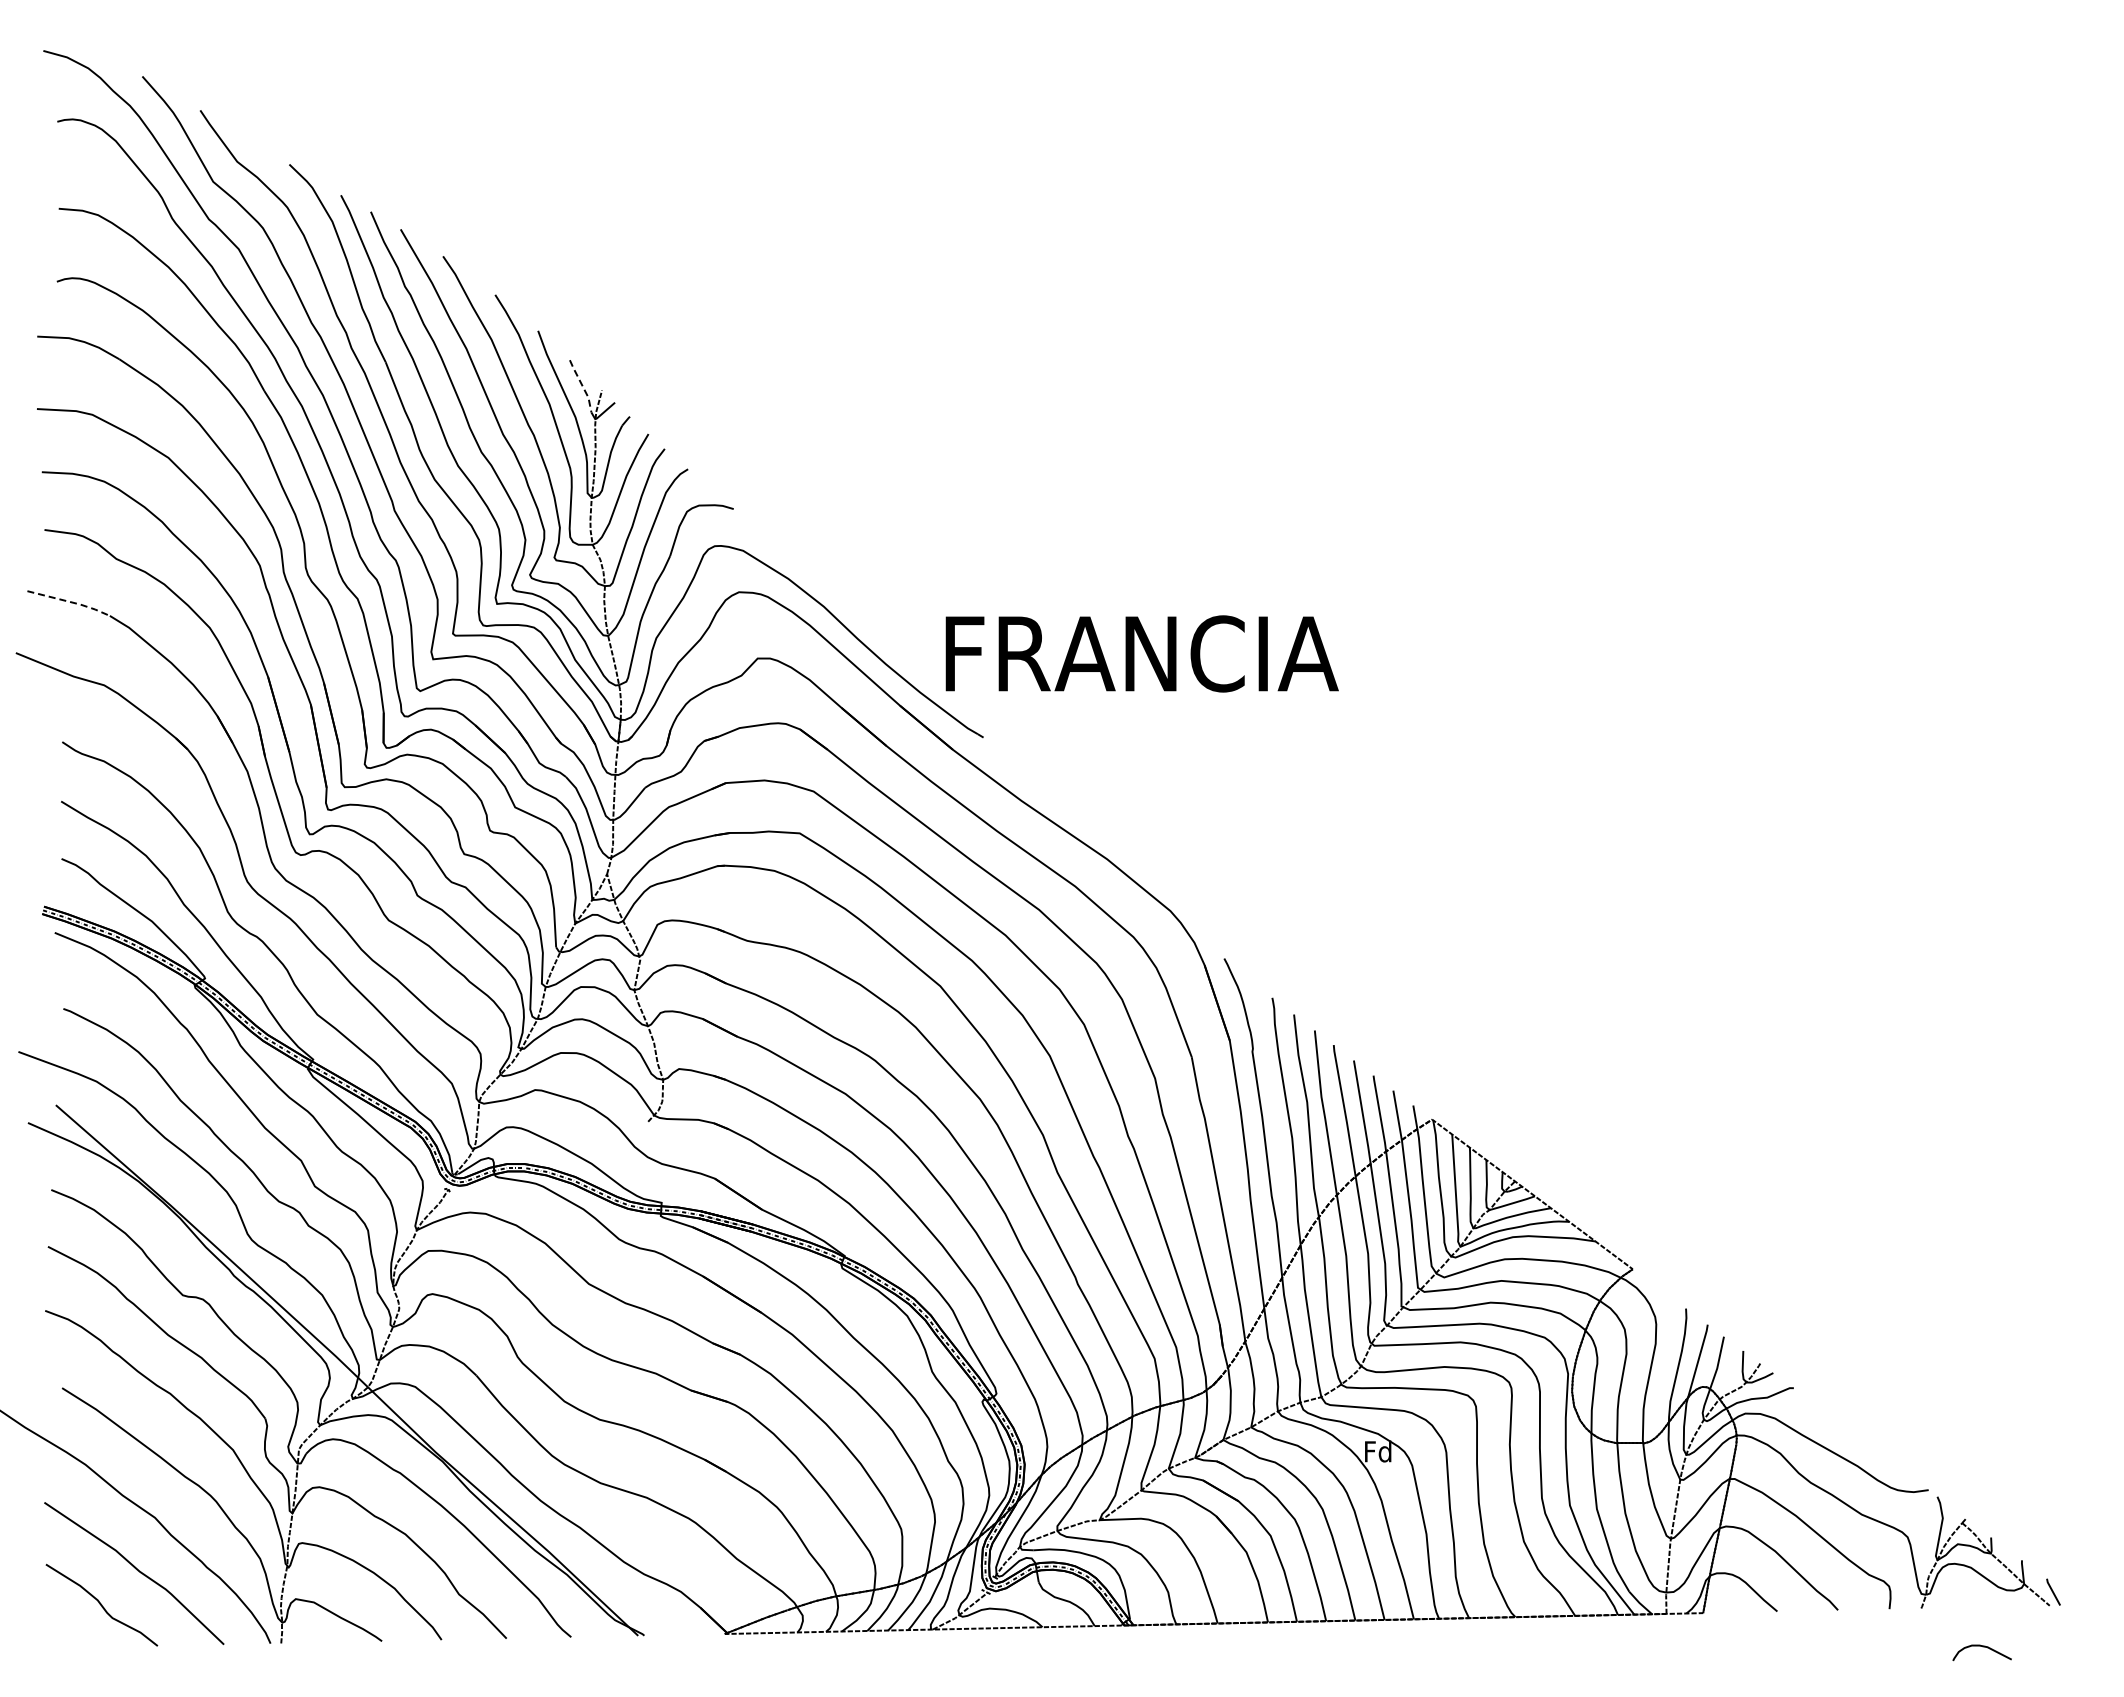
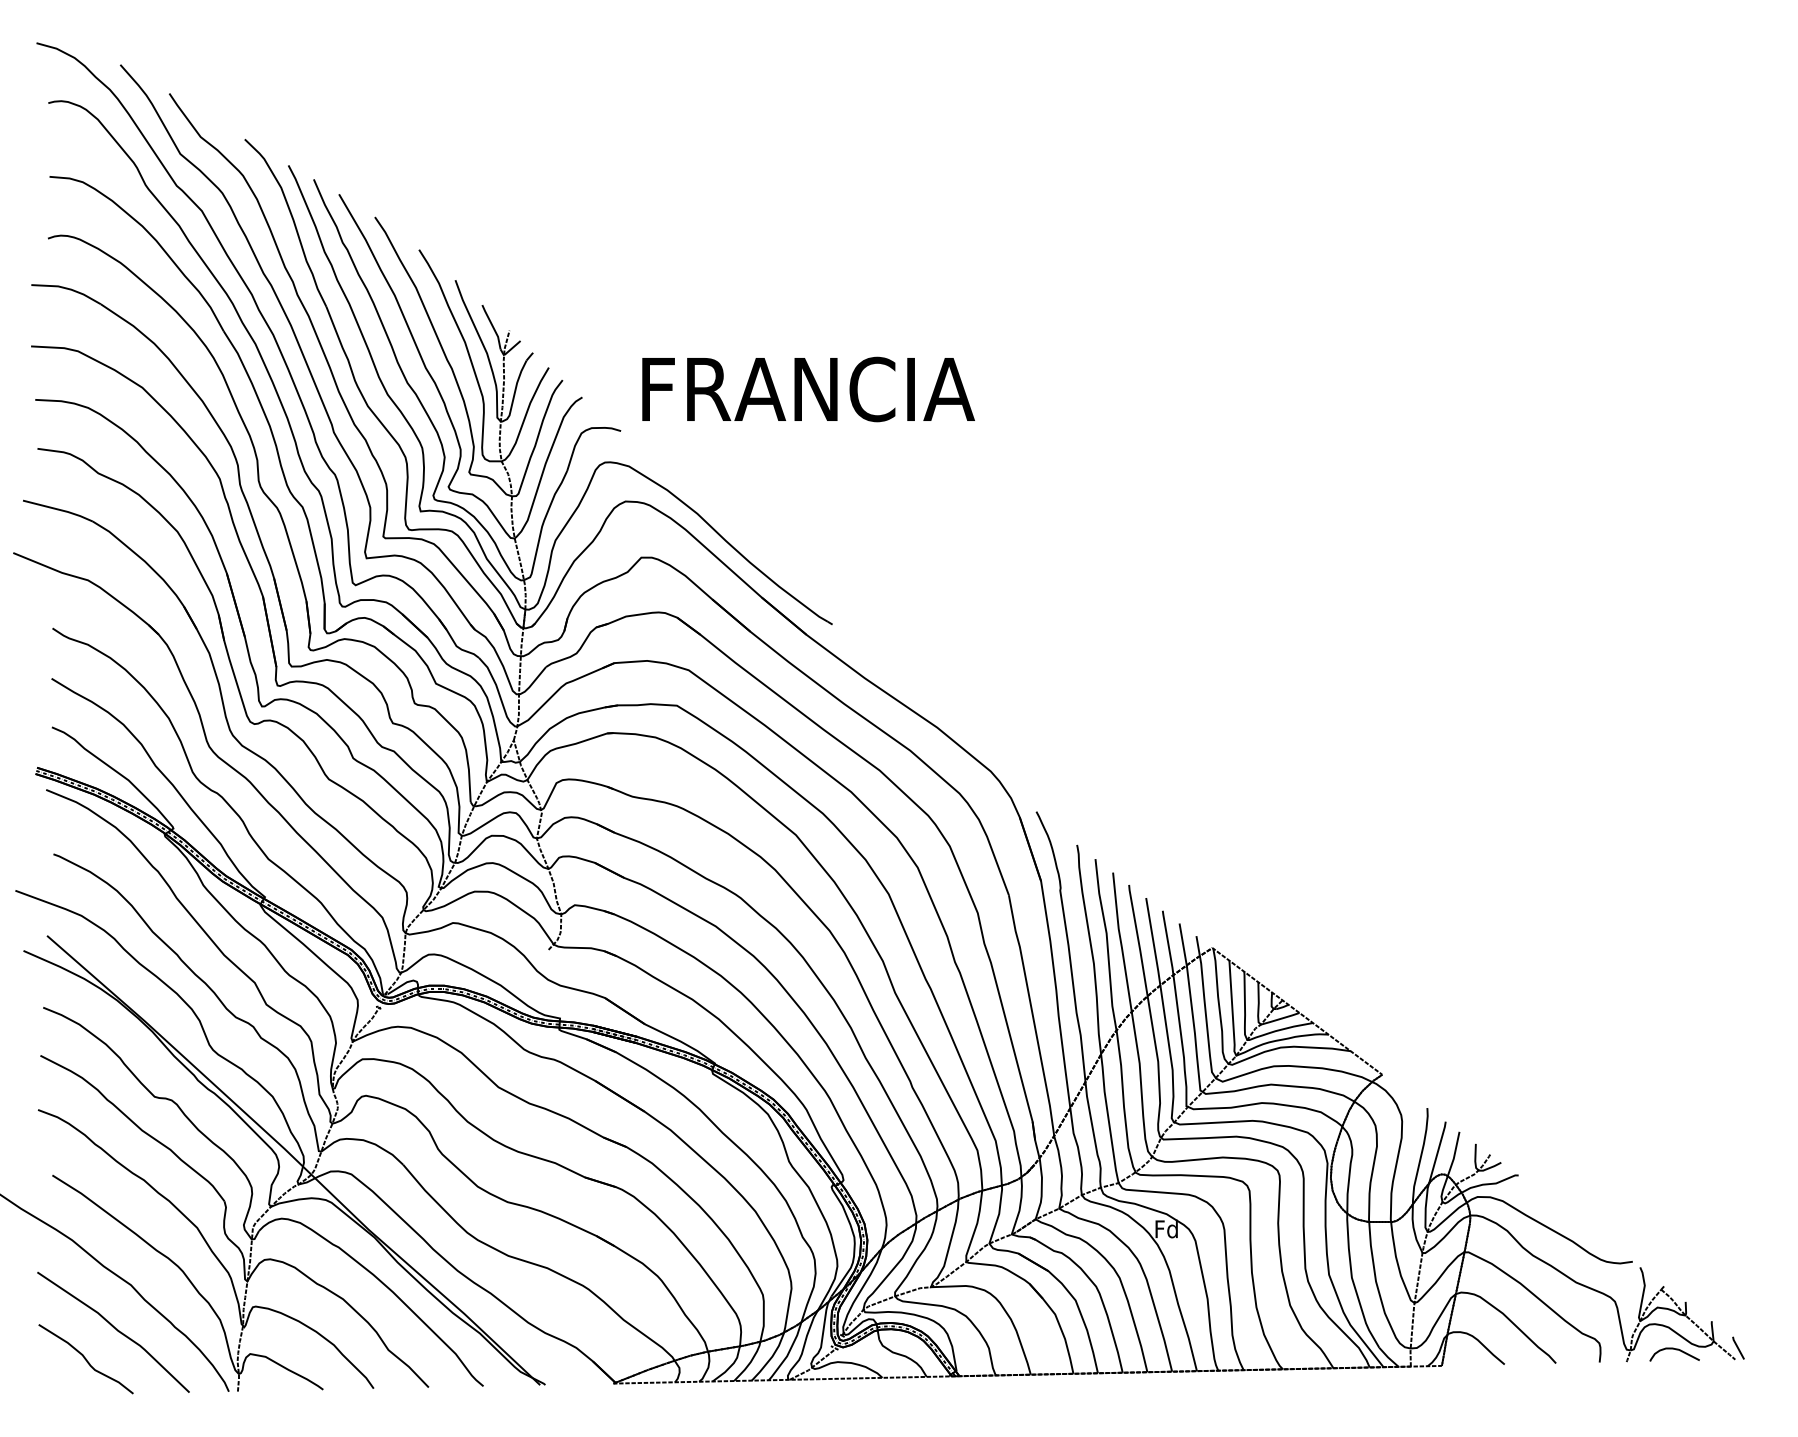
line: (582, 385) -> (493, 326), dashed -> solid
line: (70, 602) -> (59, 510), dashed -> solid
text: (1141, 653) -> (807, 389), moved
curve: (1982, 1647) -> (1675, 1350), moved

